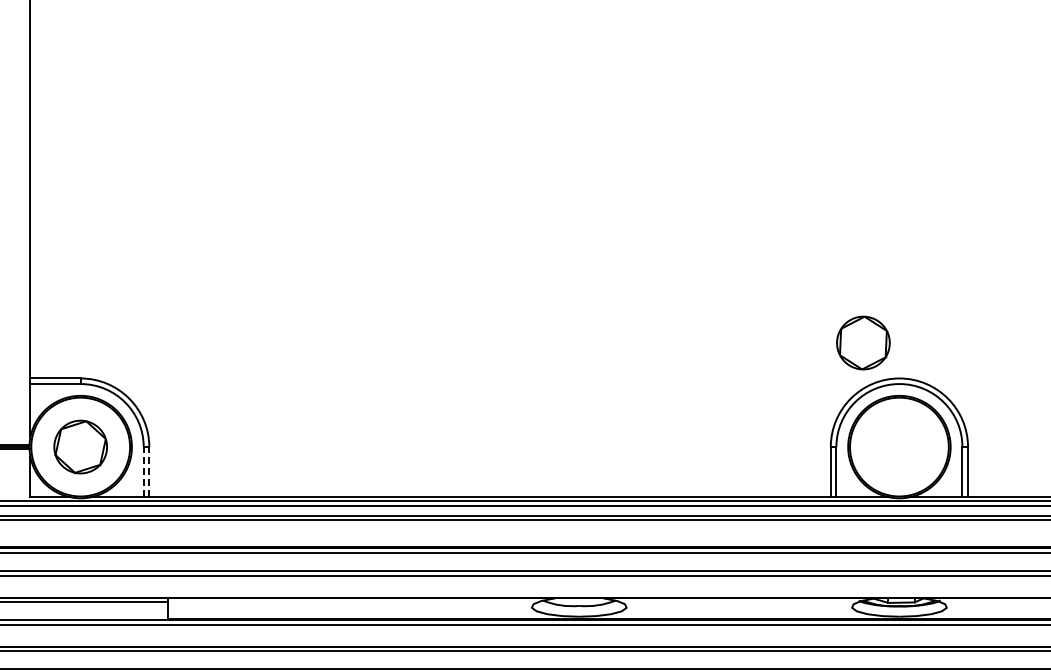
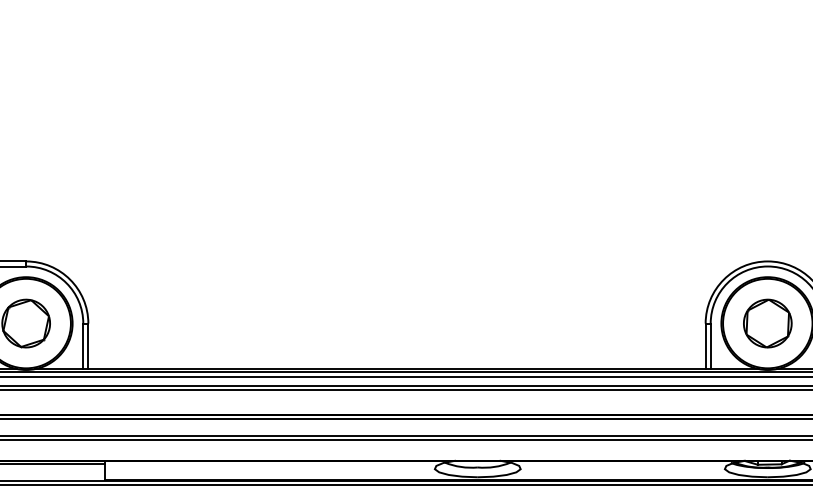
part: (863, 342) -> (767, 323), moved
line: (143, 471) -> (83, 345), dashed -> solid
line: (149, 471) -> (88, 345), dashed -> solid

